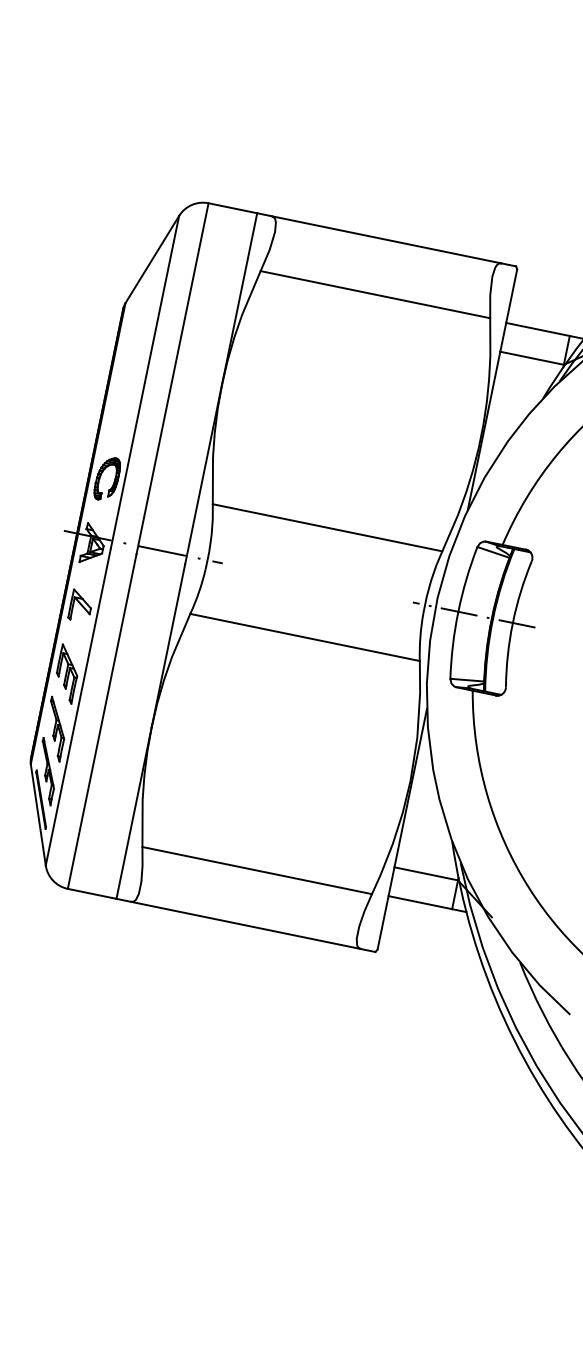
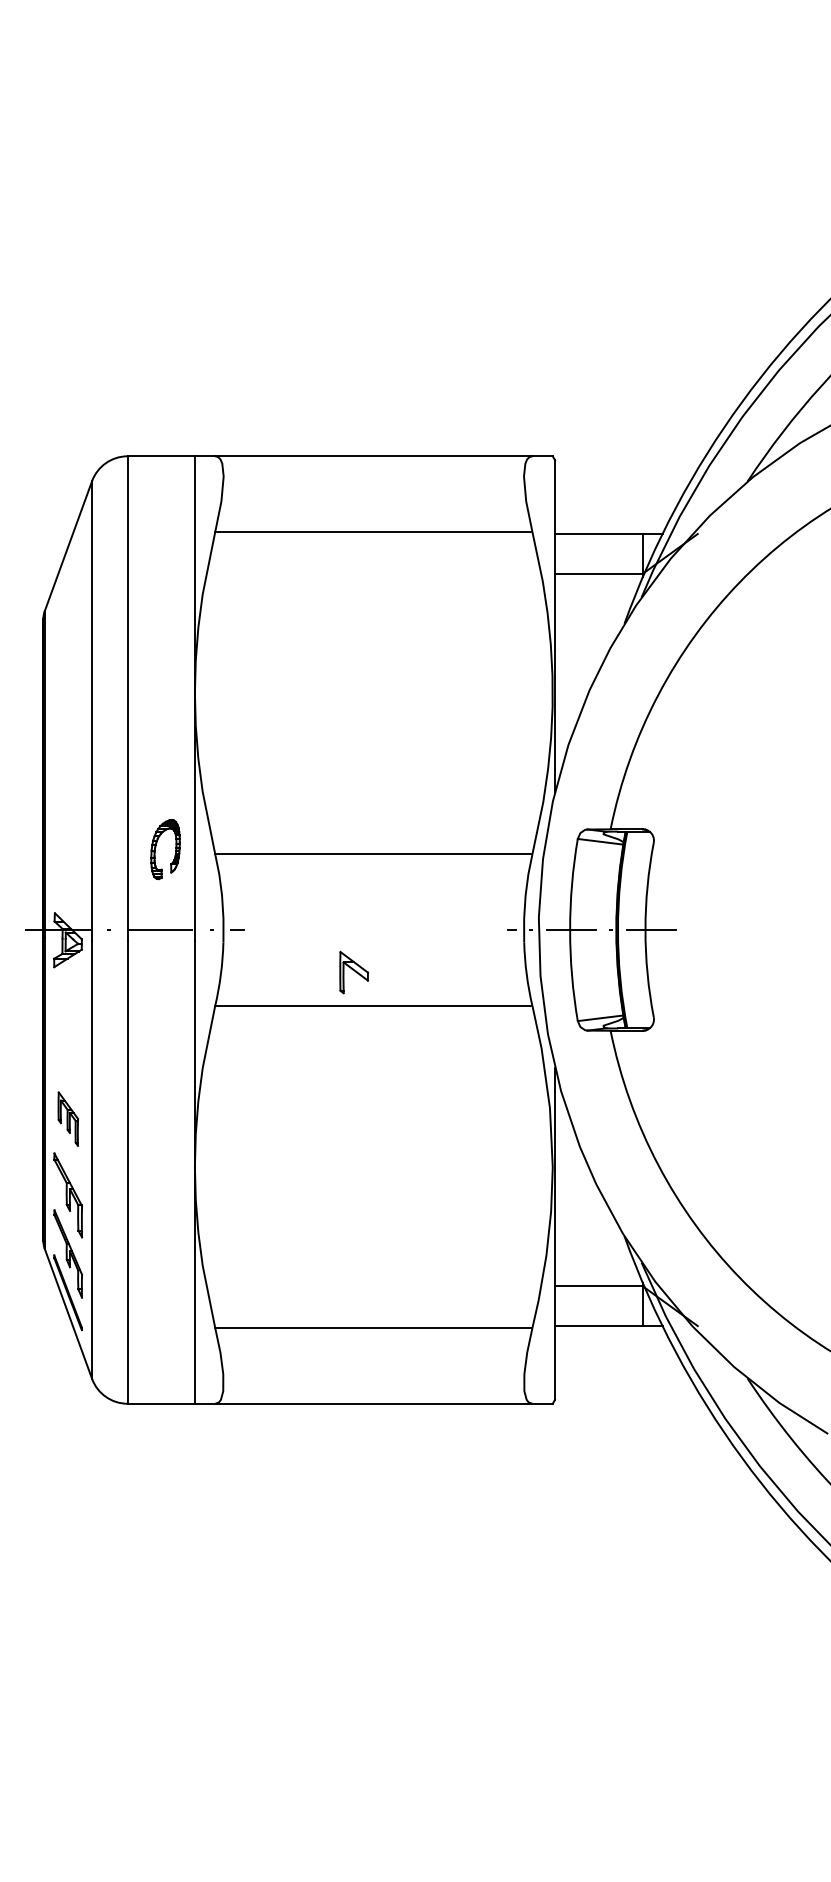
part: (101, 476) -> (156, 847), moved
part: (81, 606) -> (354, 972), moved
part: (67, 673) -> (68, 1118), size x0.7

